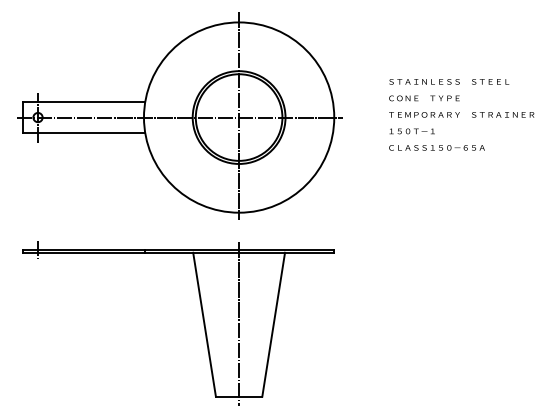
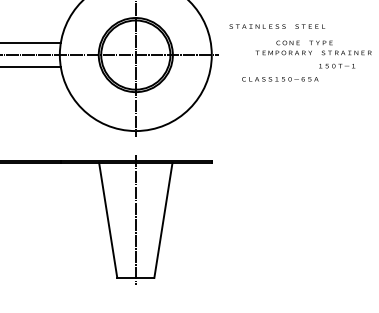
text: (449, 81) -> (277, 26), moved
text: (424, 98) -> (304, 43), moved
text: (411, 131) -> (336, 66), moved
text: (436, 147) -> (279, 78), moved

